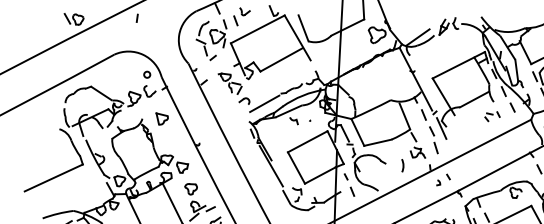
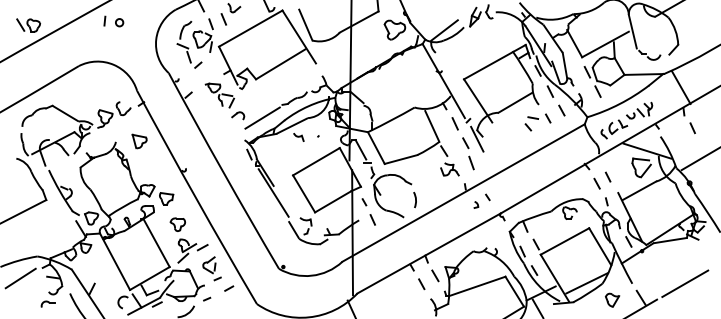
circle: (147, 74) -> (119, 22), moved
part: (492, 116) -> (537, 122), size x1.43
line: (403, 166) -> (415, 200), moved

